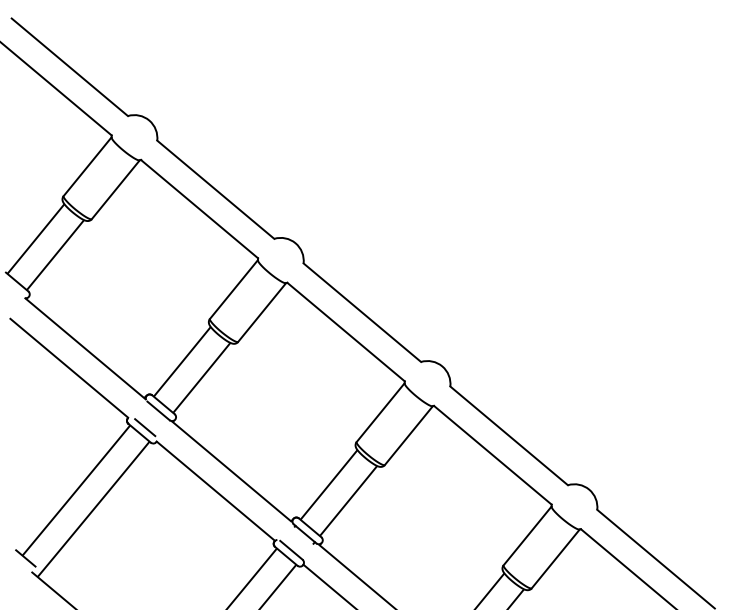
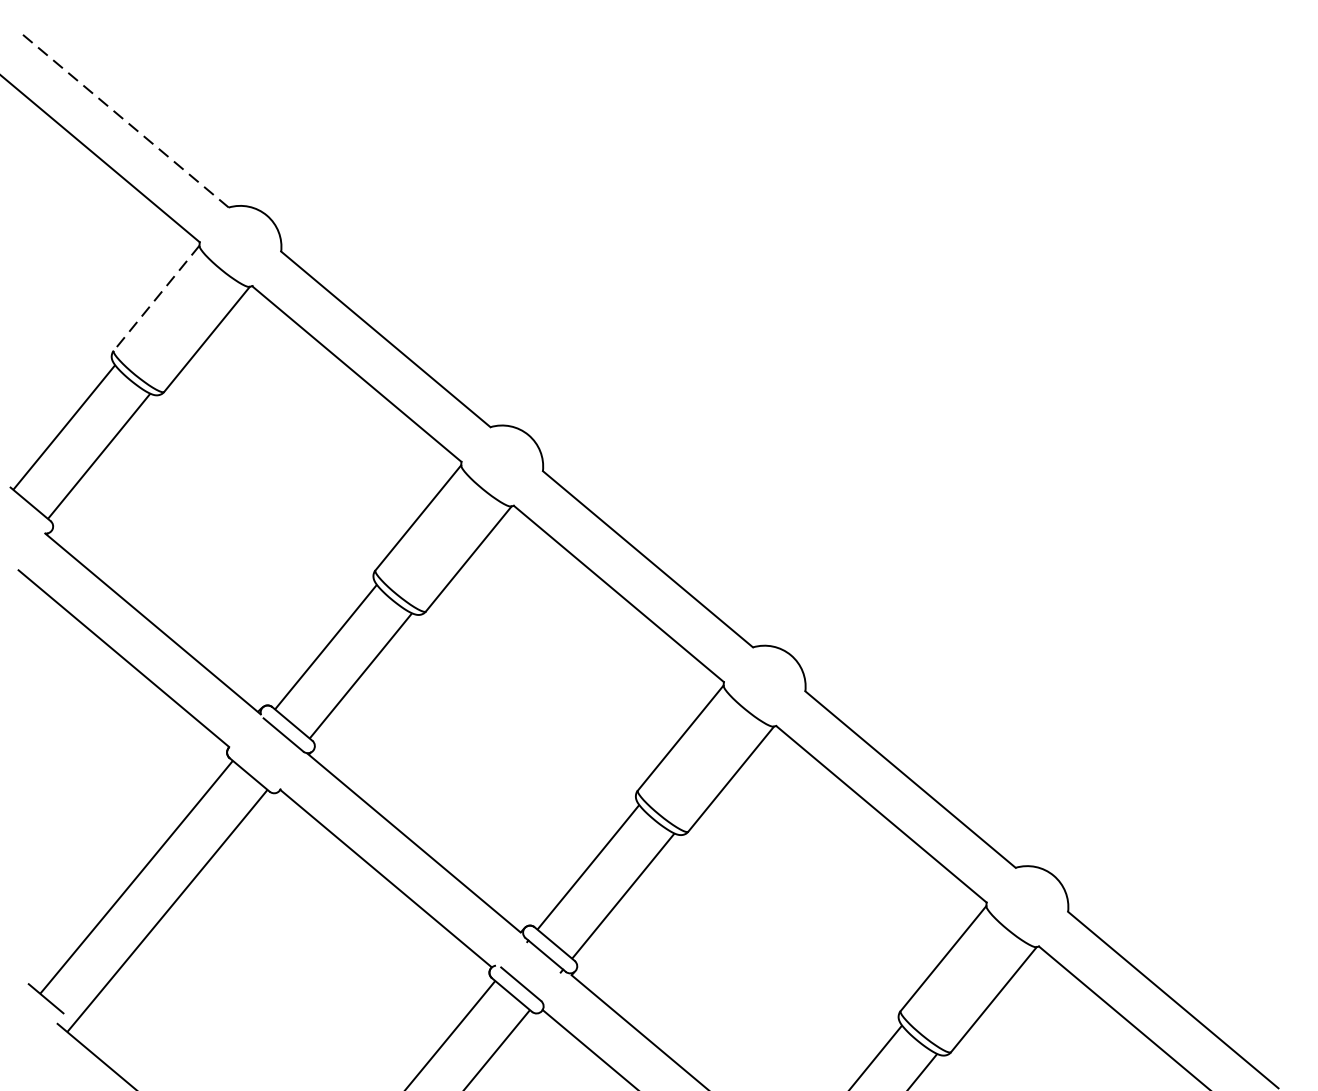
line: (69, 67) -> (124, 120), solid -> dashed
line: (87, 166) -> (156, 297), solid -> dashed
line: (145, 427) -> (260, 764), removed

